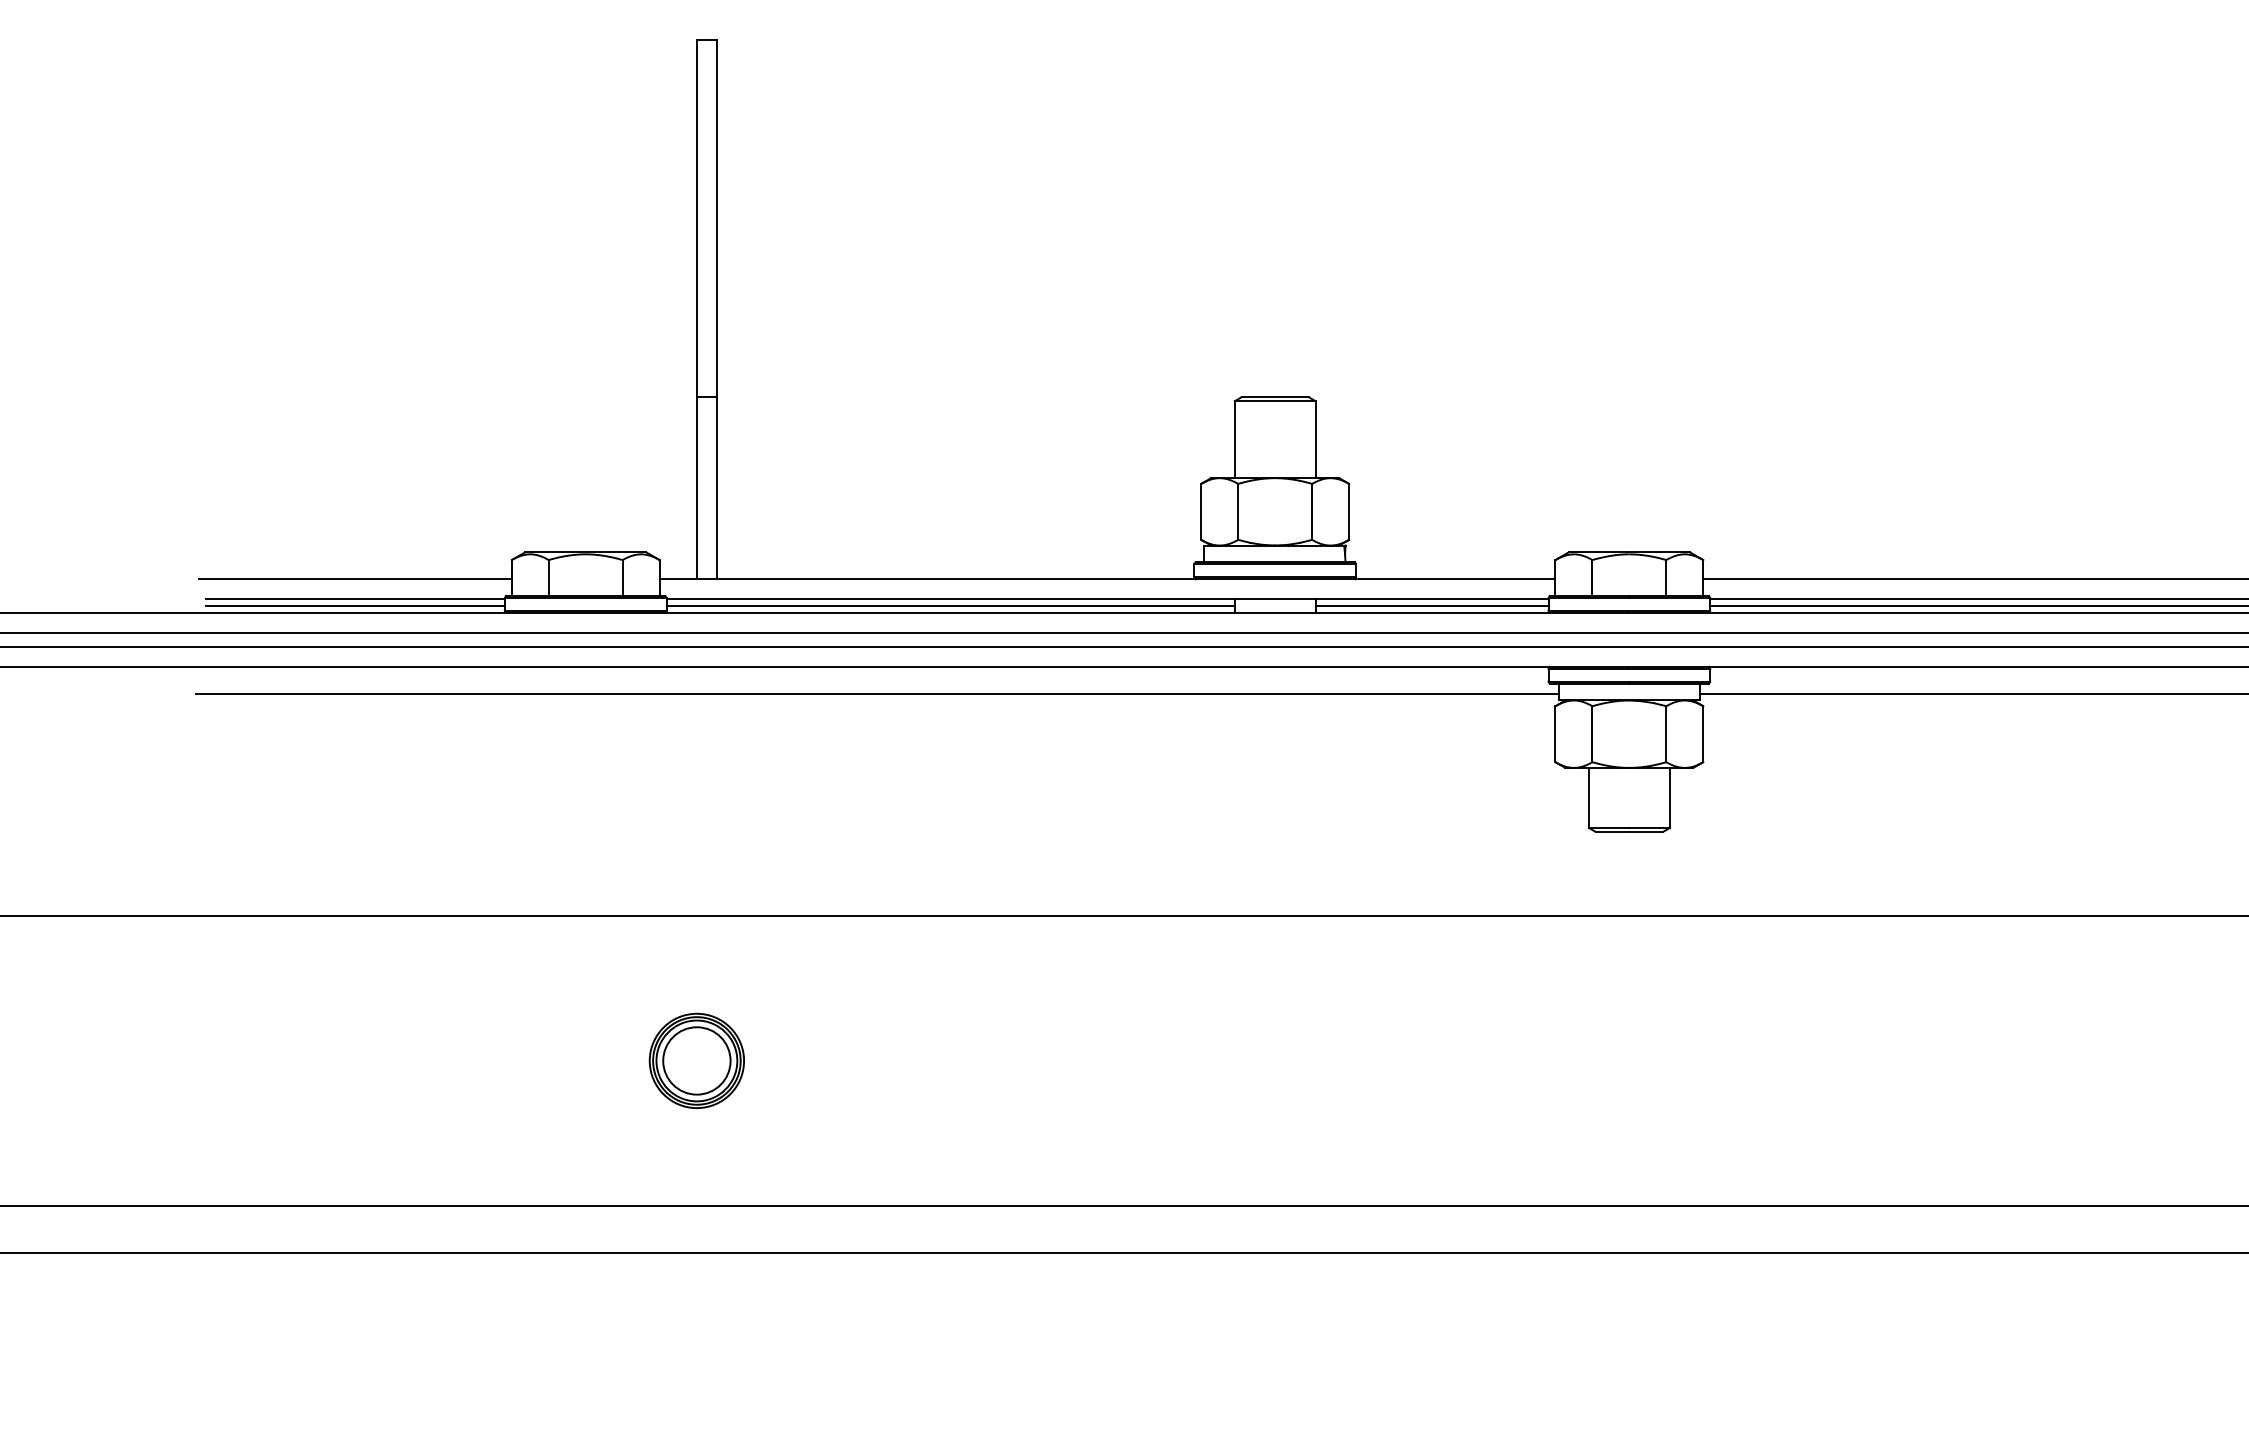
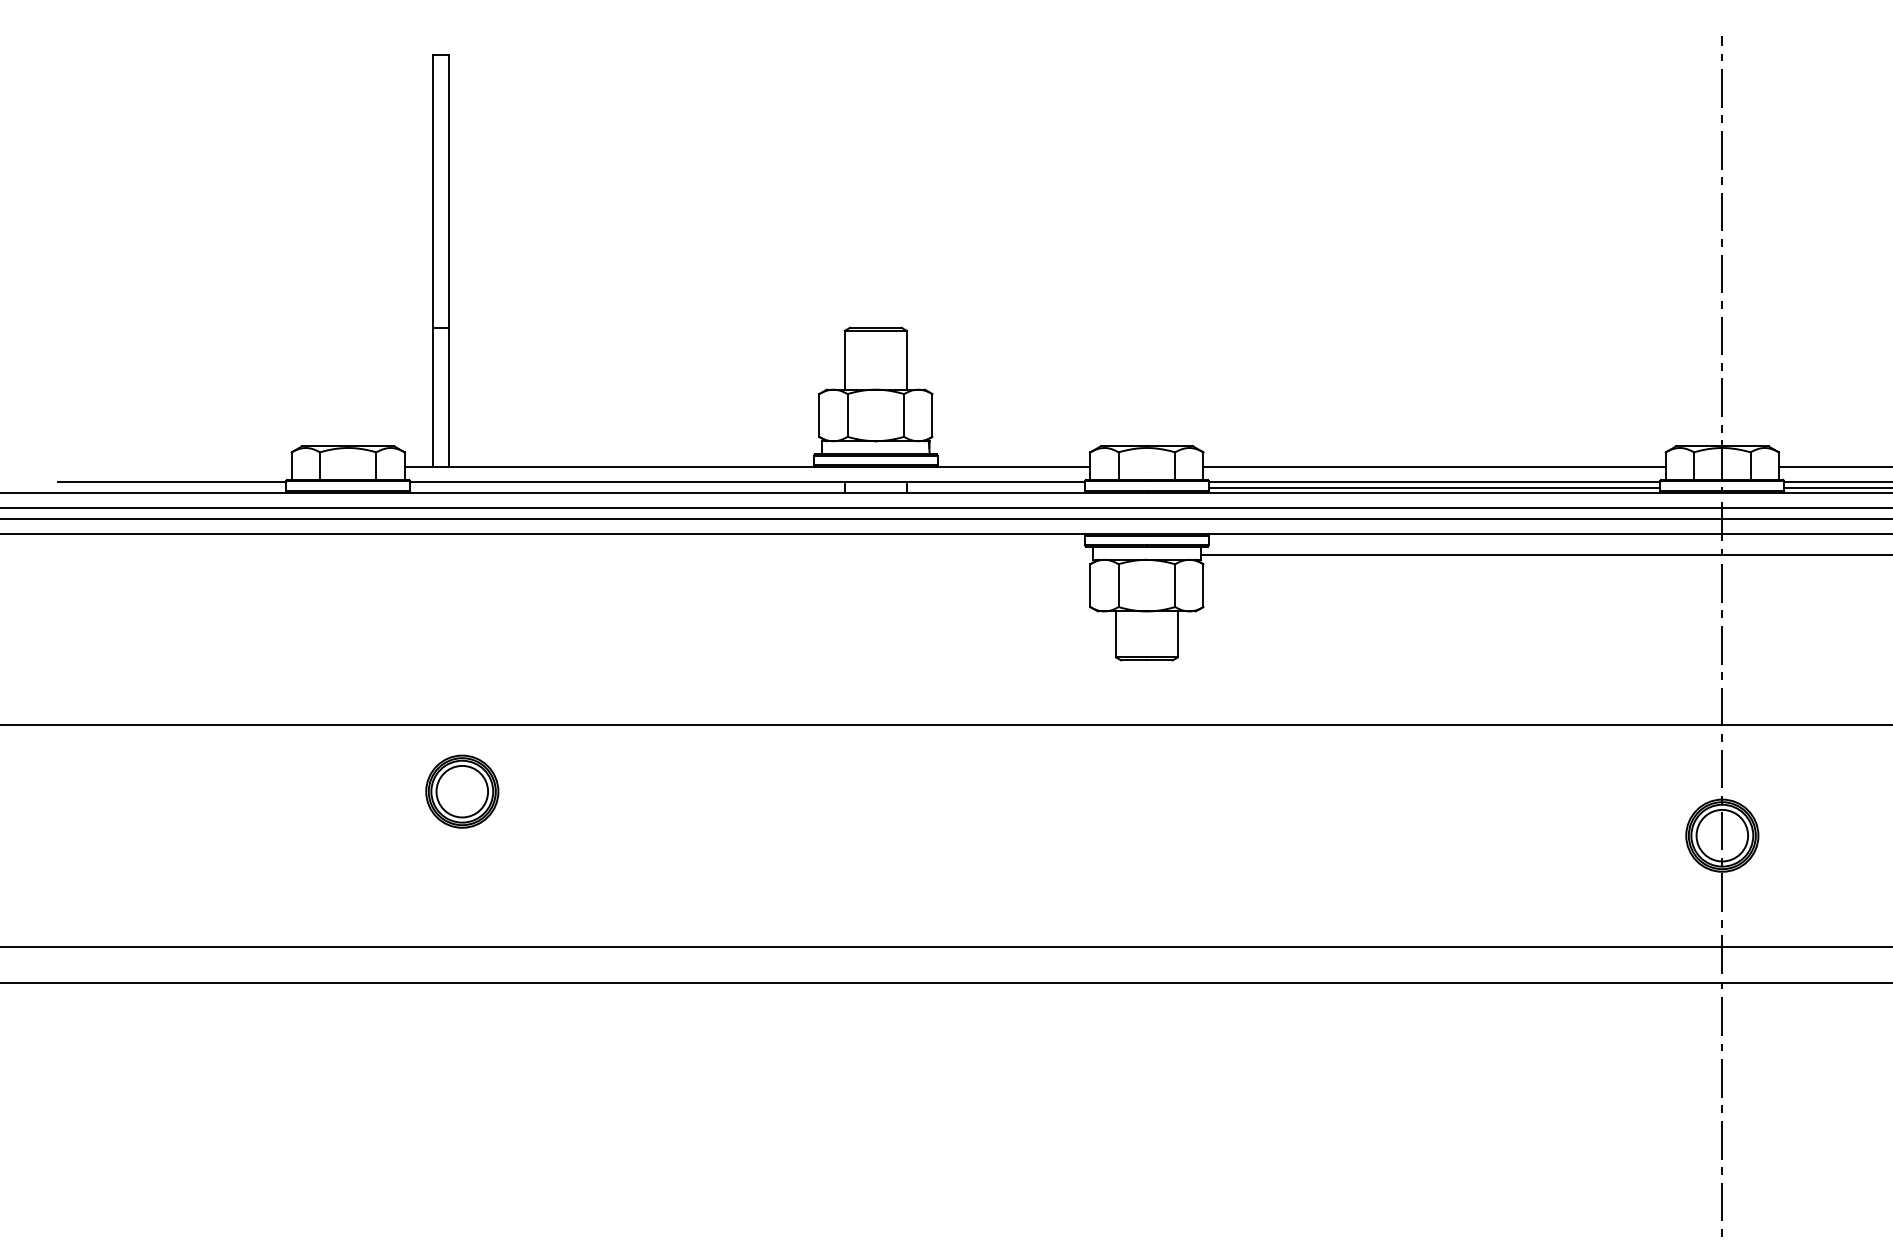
line: (354, 579) -> (171, 467), removed
line: (354, 605) -> (171, 487), removed
line: (950, 605) -> (627, 487), removed
line: (1431, 605) -> (995, 487), removed
line: (877, 693) -> (571, 554), removed
part: (697, 1060) -> (462, 791), moved

